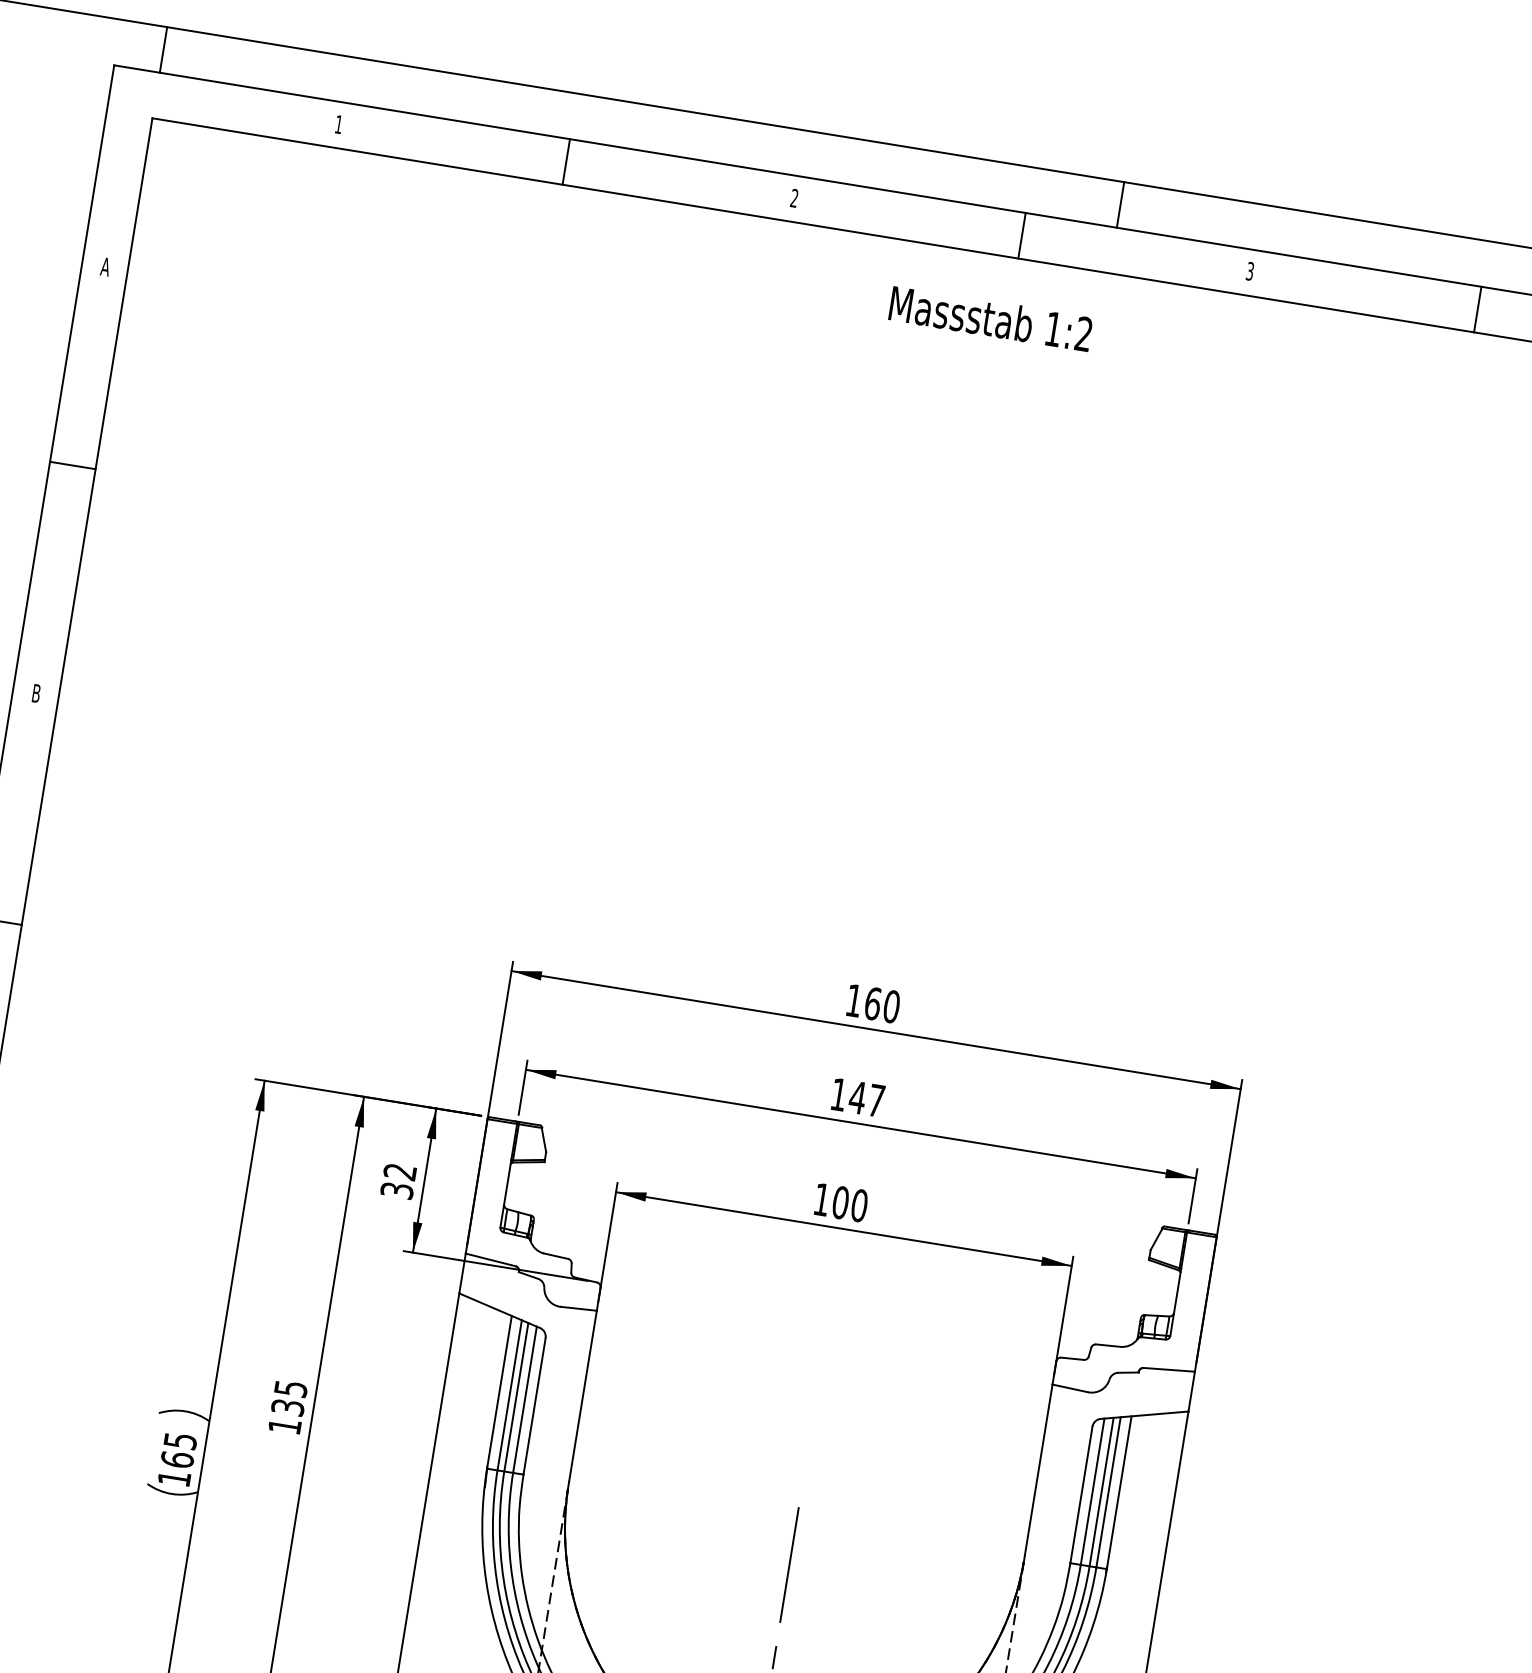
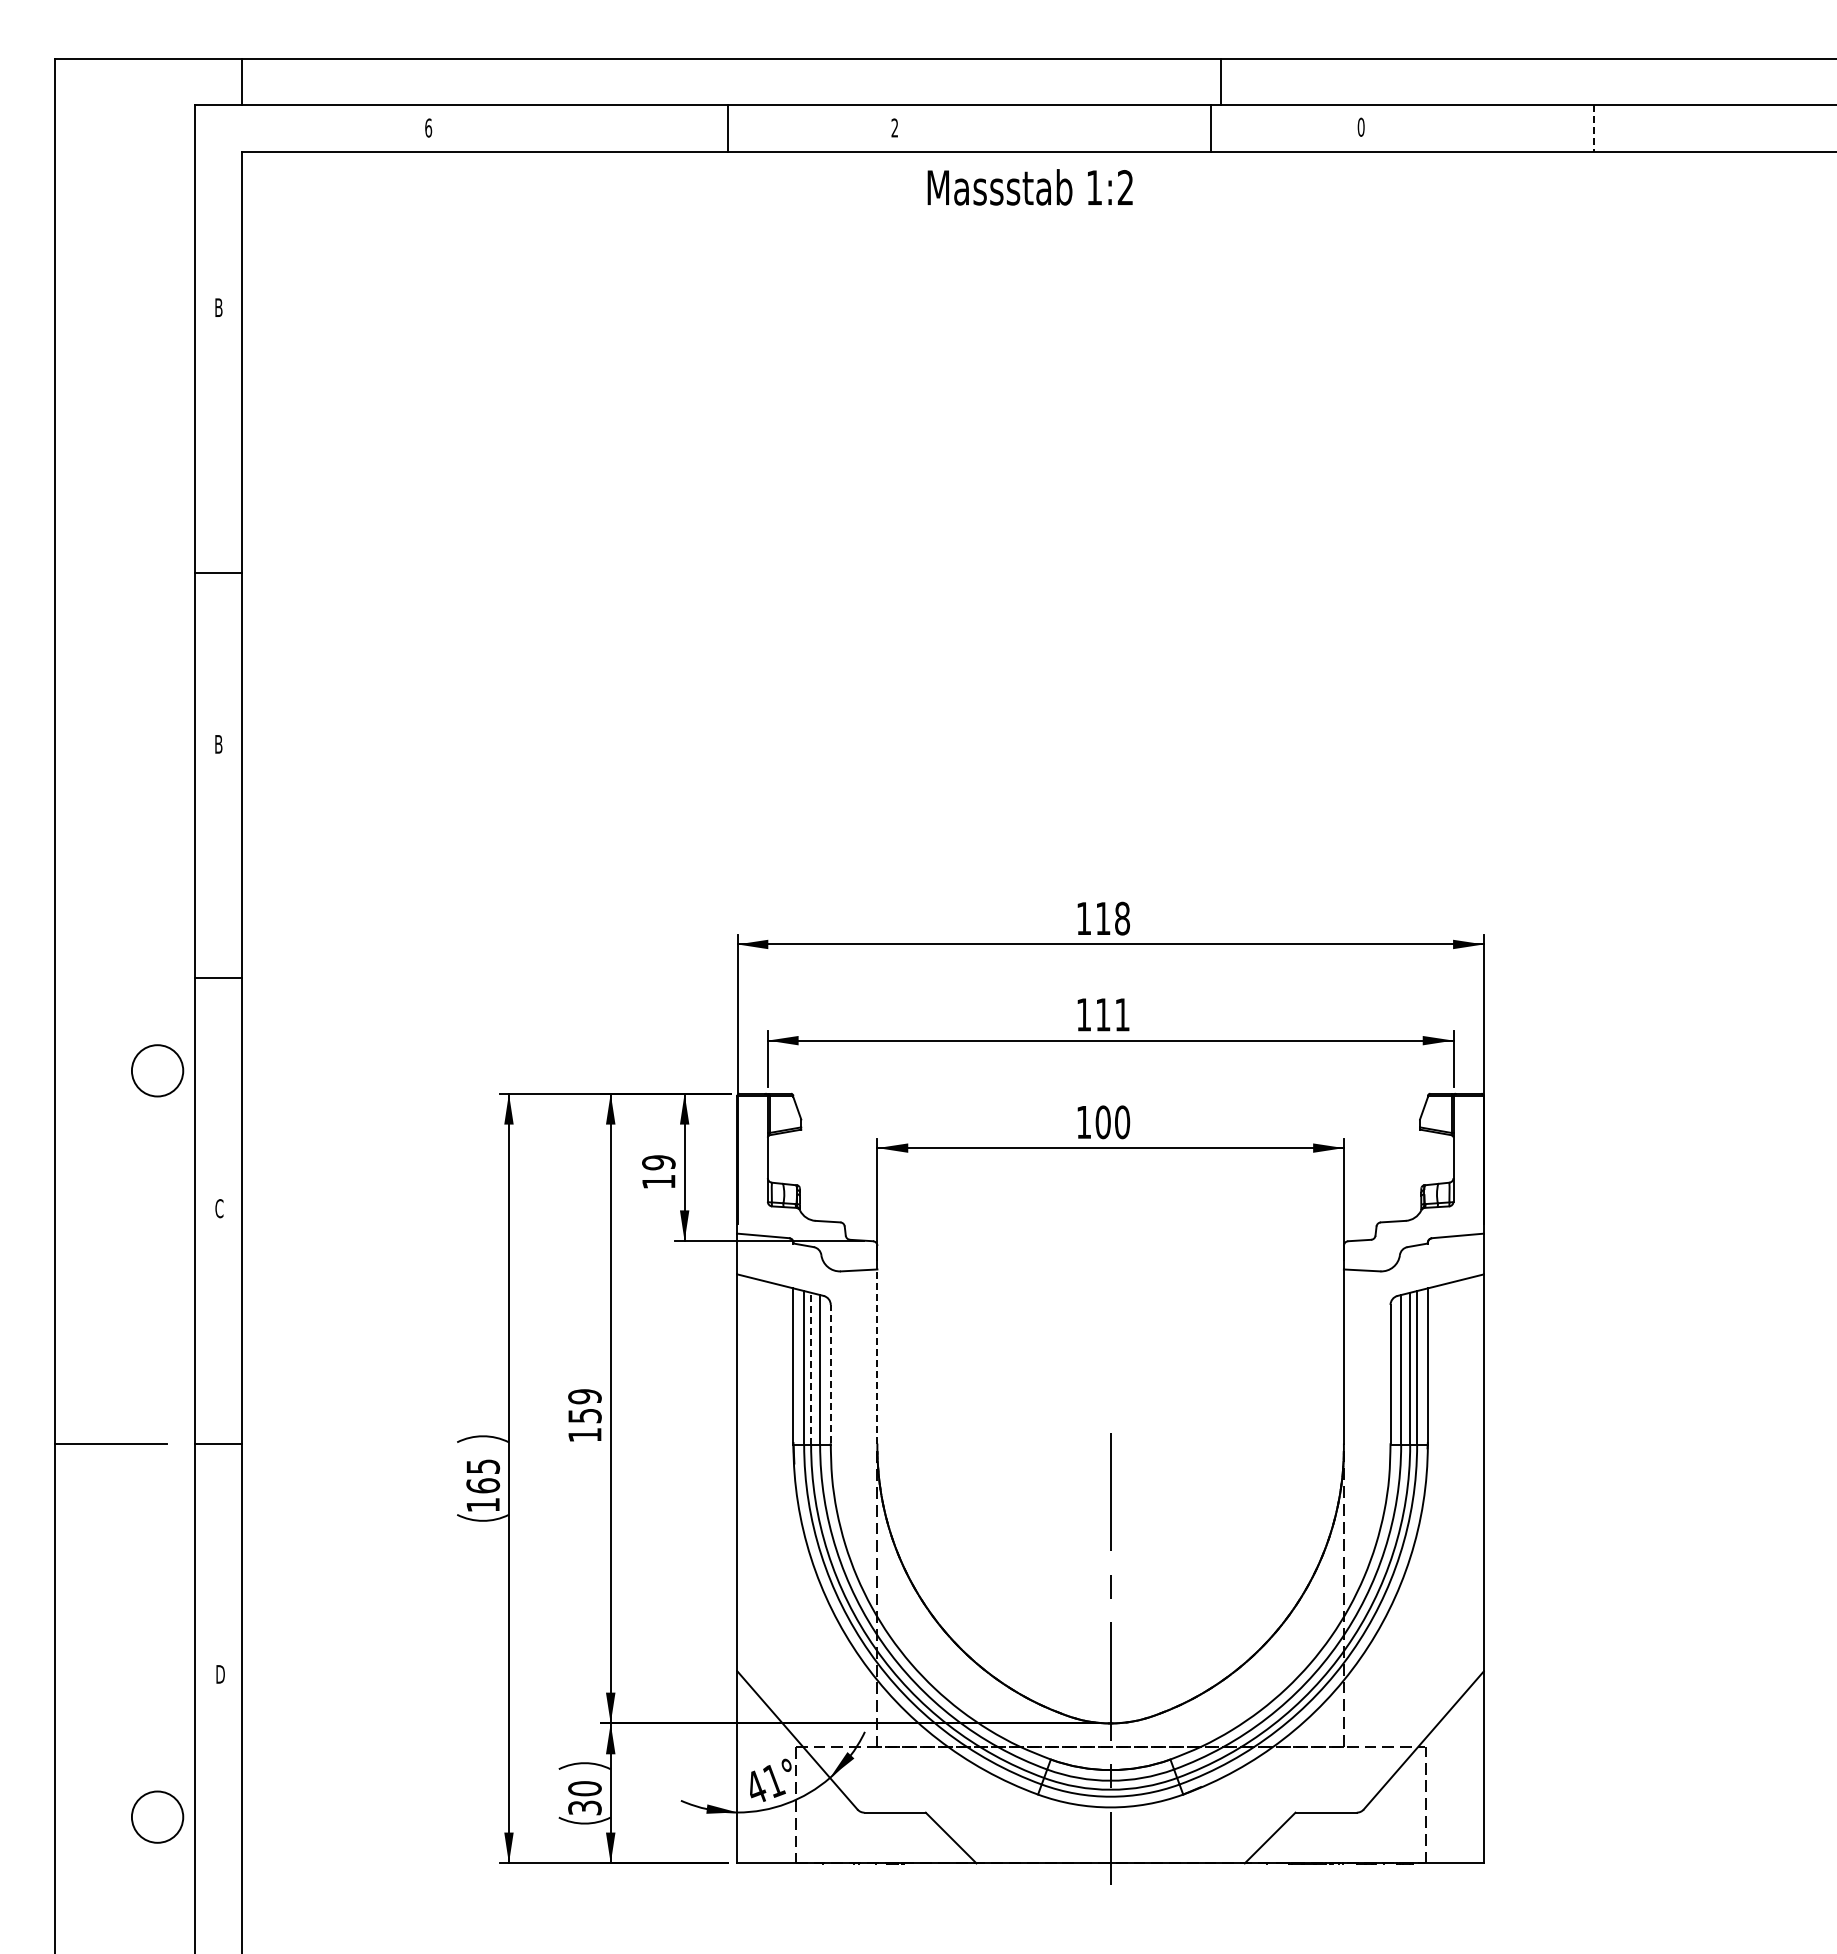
text: (338, 124) -> (428, 127), 1 -> 6
line: (566, 161) -> (728, 128), moved
line: (1021, 235) -> (1210, 128), moved
text: (105, 266) -> (218, 307), A -> B
text: (1249, 270) -> (1360, 126), 3 -> 0
line: (1477, 310) -> (1594, 129), solid -> dashed
text: (990, 318) -> (1029, 187), moved
line: (72, 465) -> (217, 573), moved
text: (882, 1005) -> (1112, 918), 160 -> 118
text: (866, 1098) -> (1112, 1014), 147 -> 111
text: (398, 1181) -> (658, 1172), 32 -> 19
line: (583, 1395) -> (877, 1356), solid -> dashed
text: (289, 1397) -> (584, 1405), 135 -> 159
line: (516, 1397) -> (811, 1368), solid -> dashed
line: (534, 1404) -> (830, 1373), solid -> dashed

